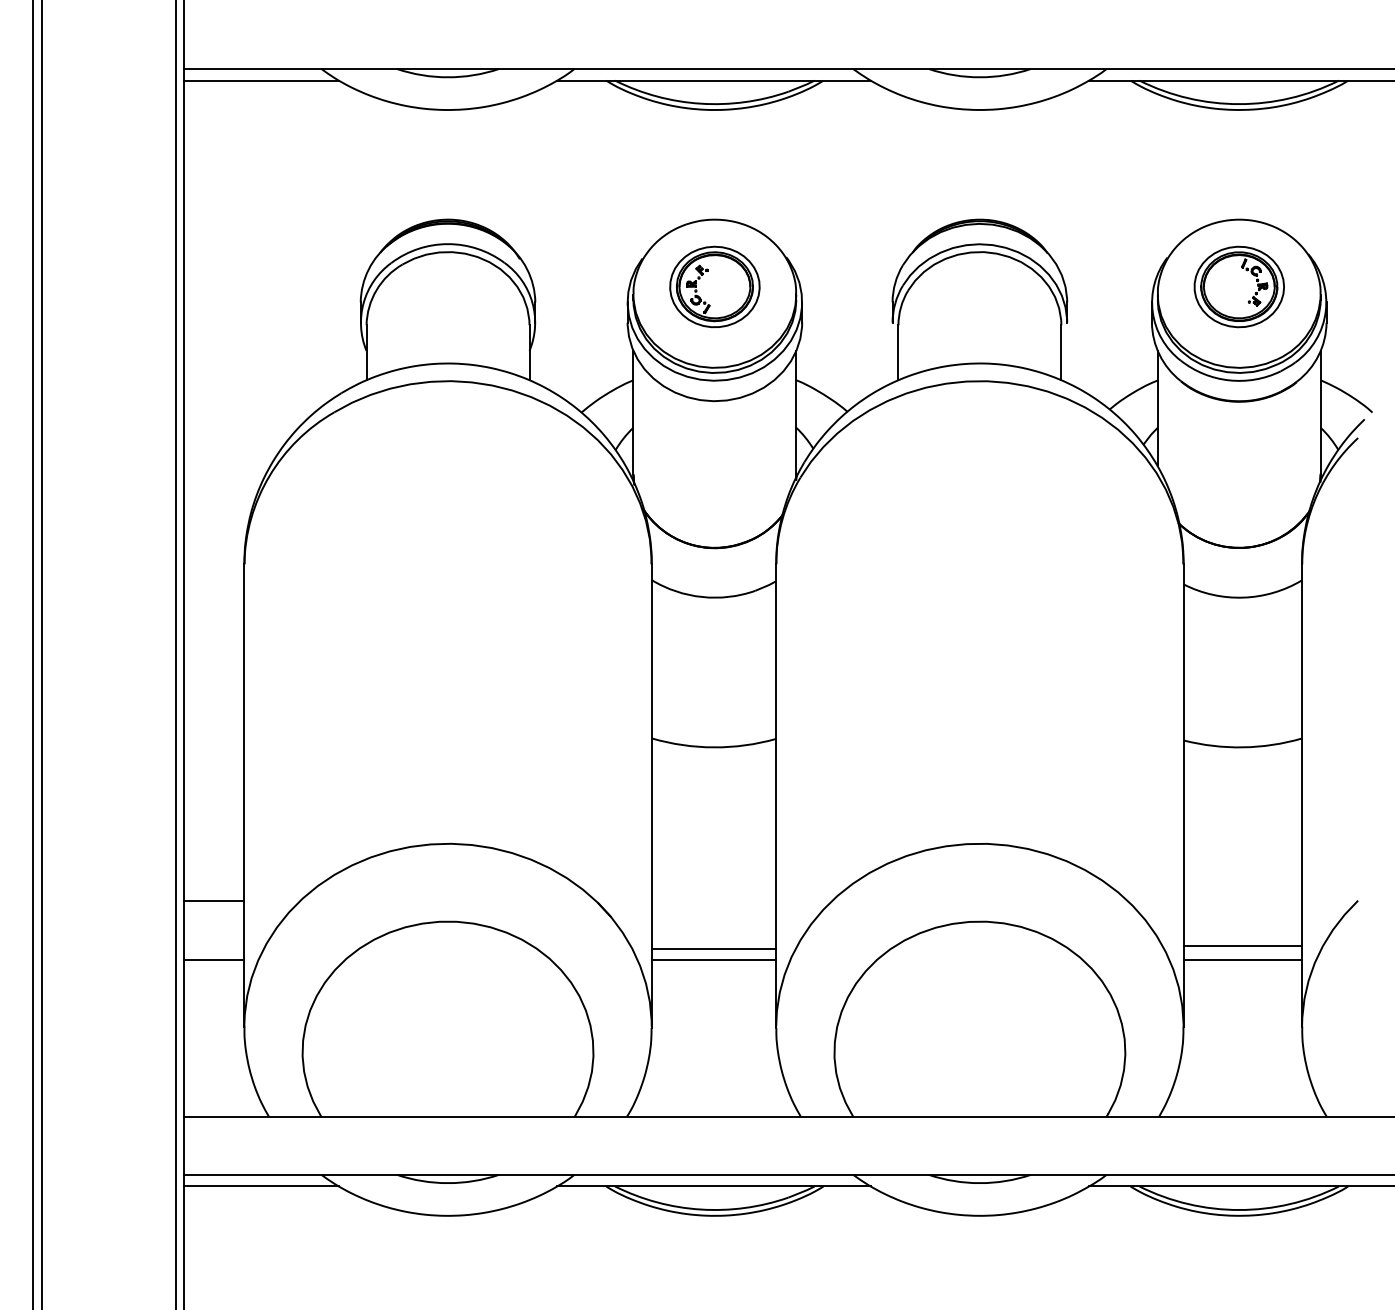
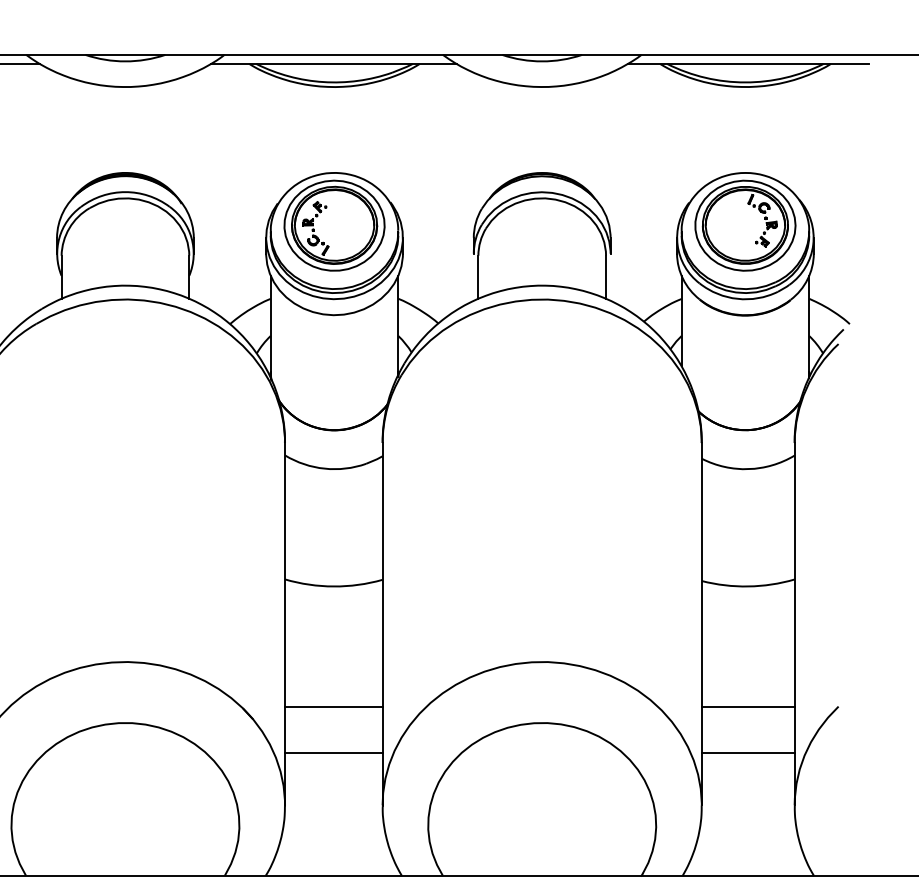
part: (714, 286) -> (334, 225), size x1.43
part: (1239, 286) -> (745, 225), size x1.43
line: (1242, 946) -> (747, 707), moved
line: (713, 949) -> (333, 707), moved

